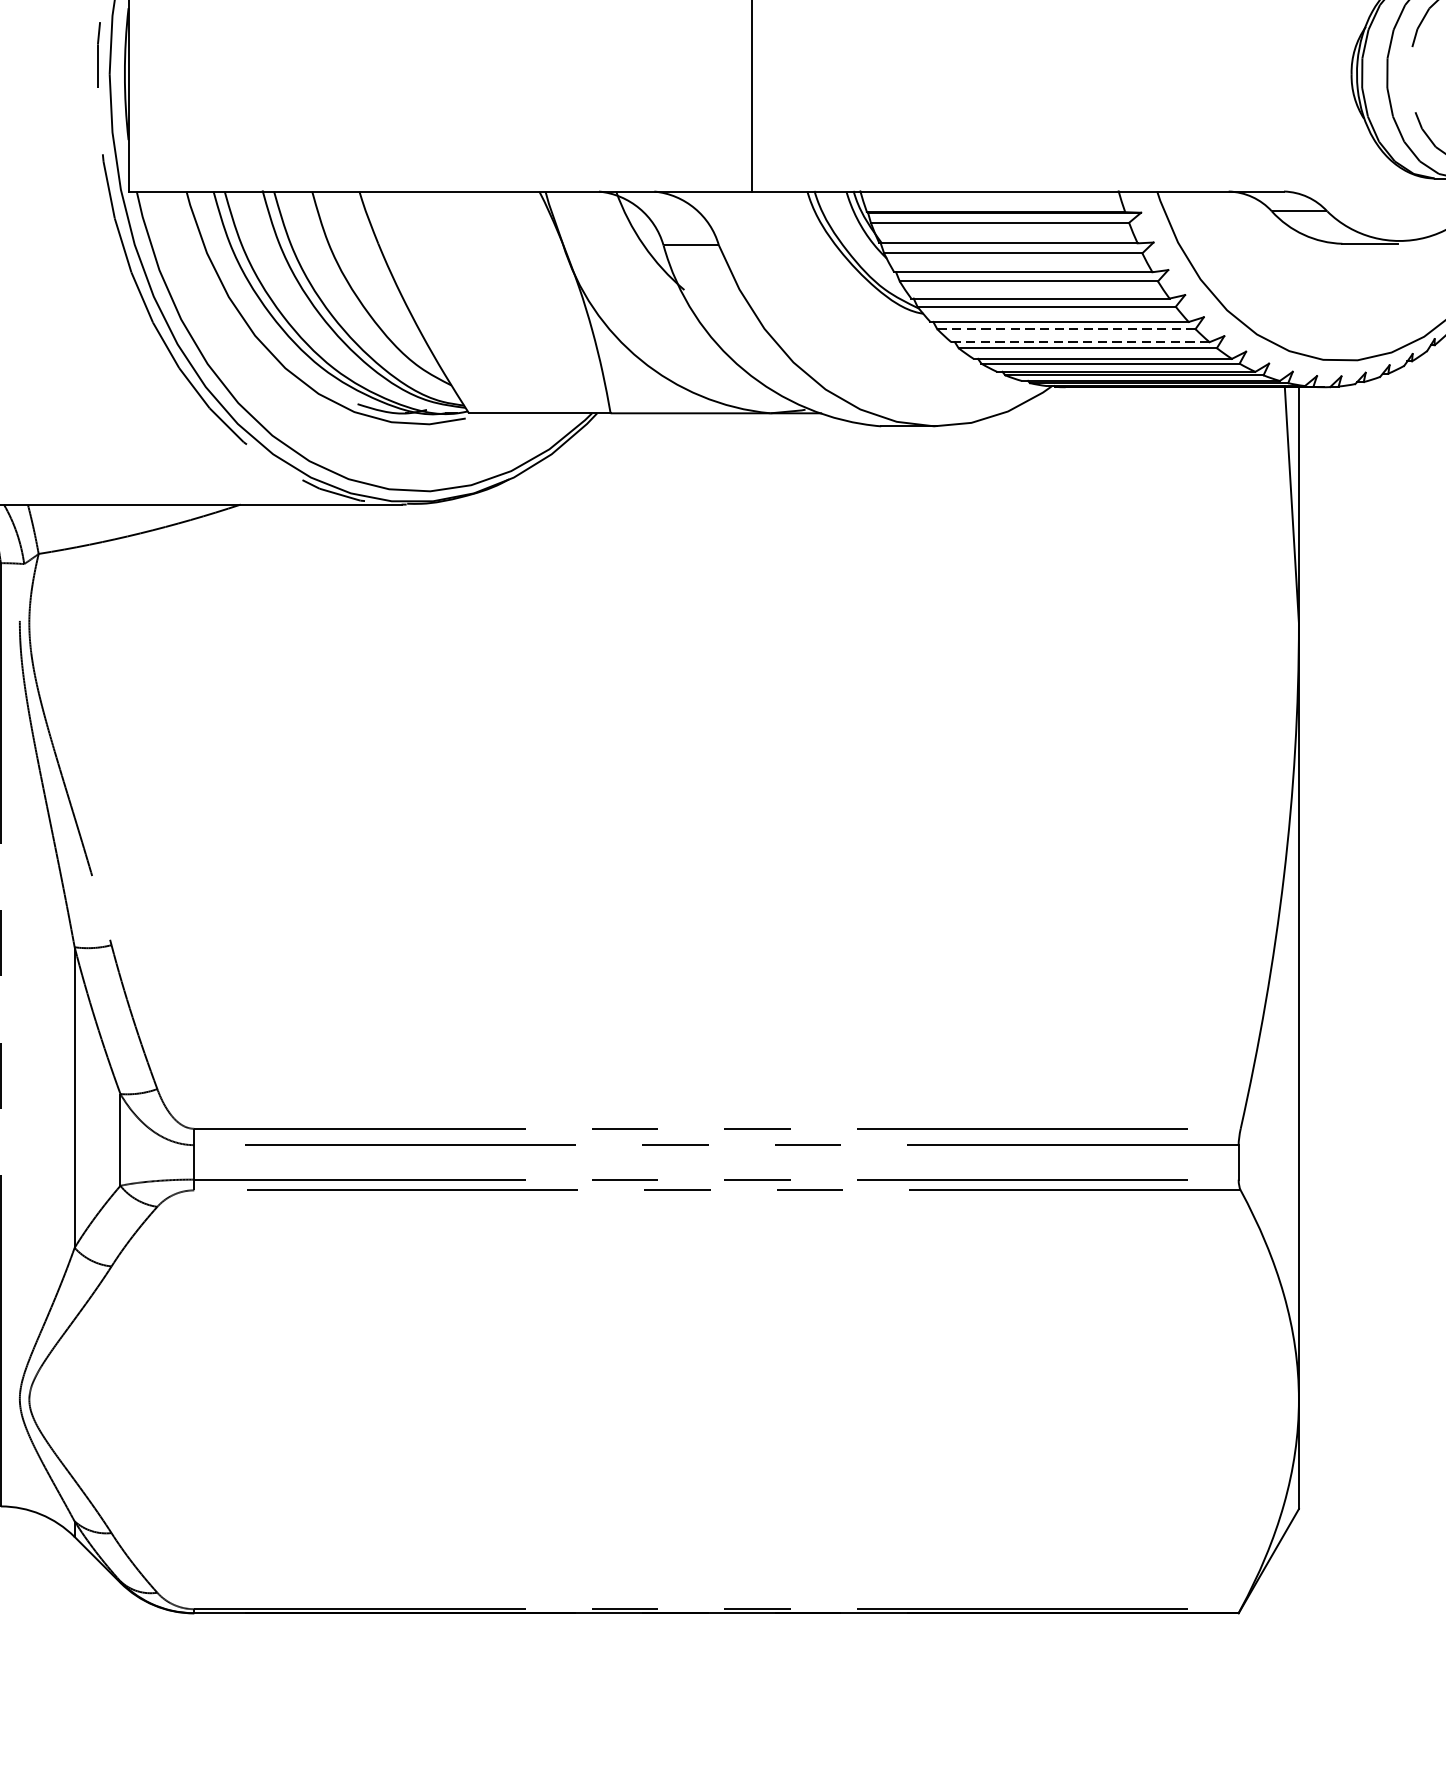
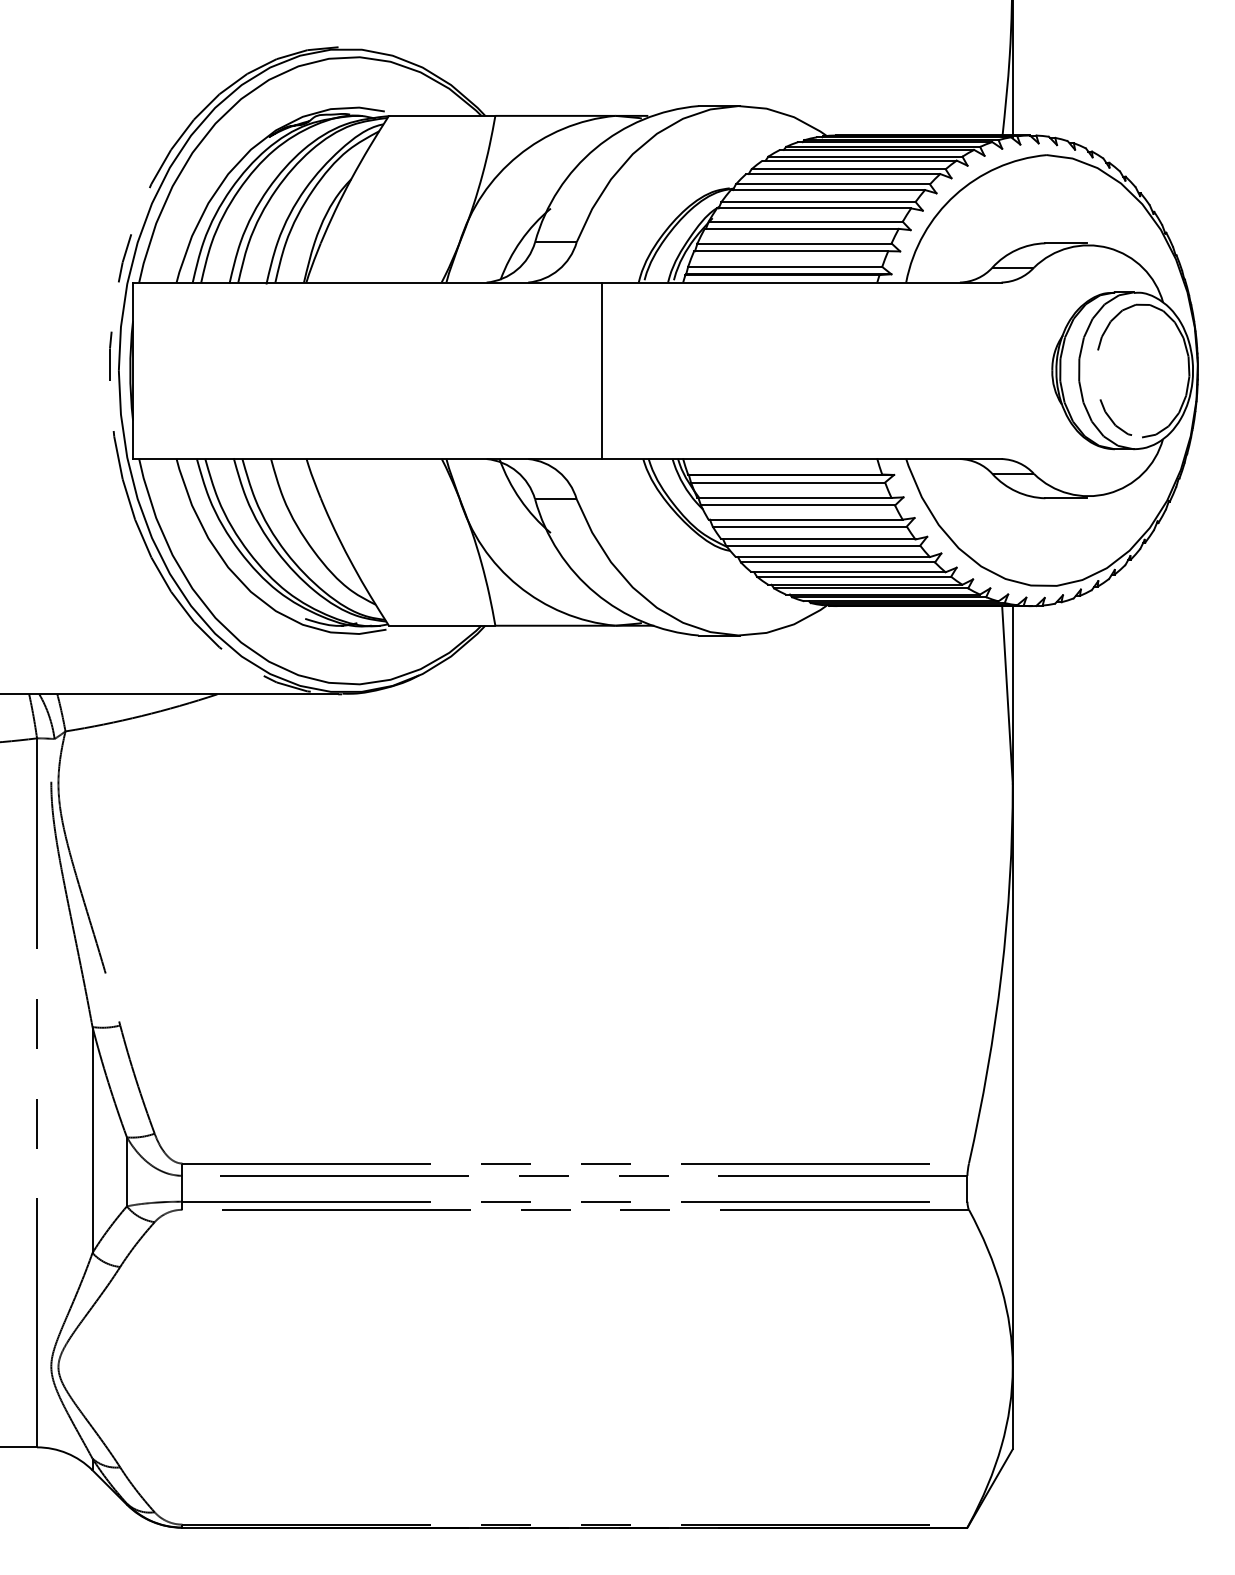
line: (1065, 329) -> (837, 562), dashed -> solid
line: (1081, 342) -> (849, 572), dashed -> solid

